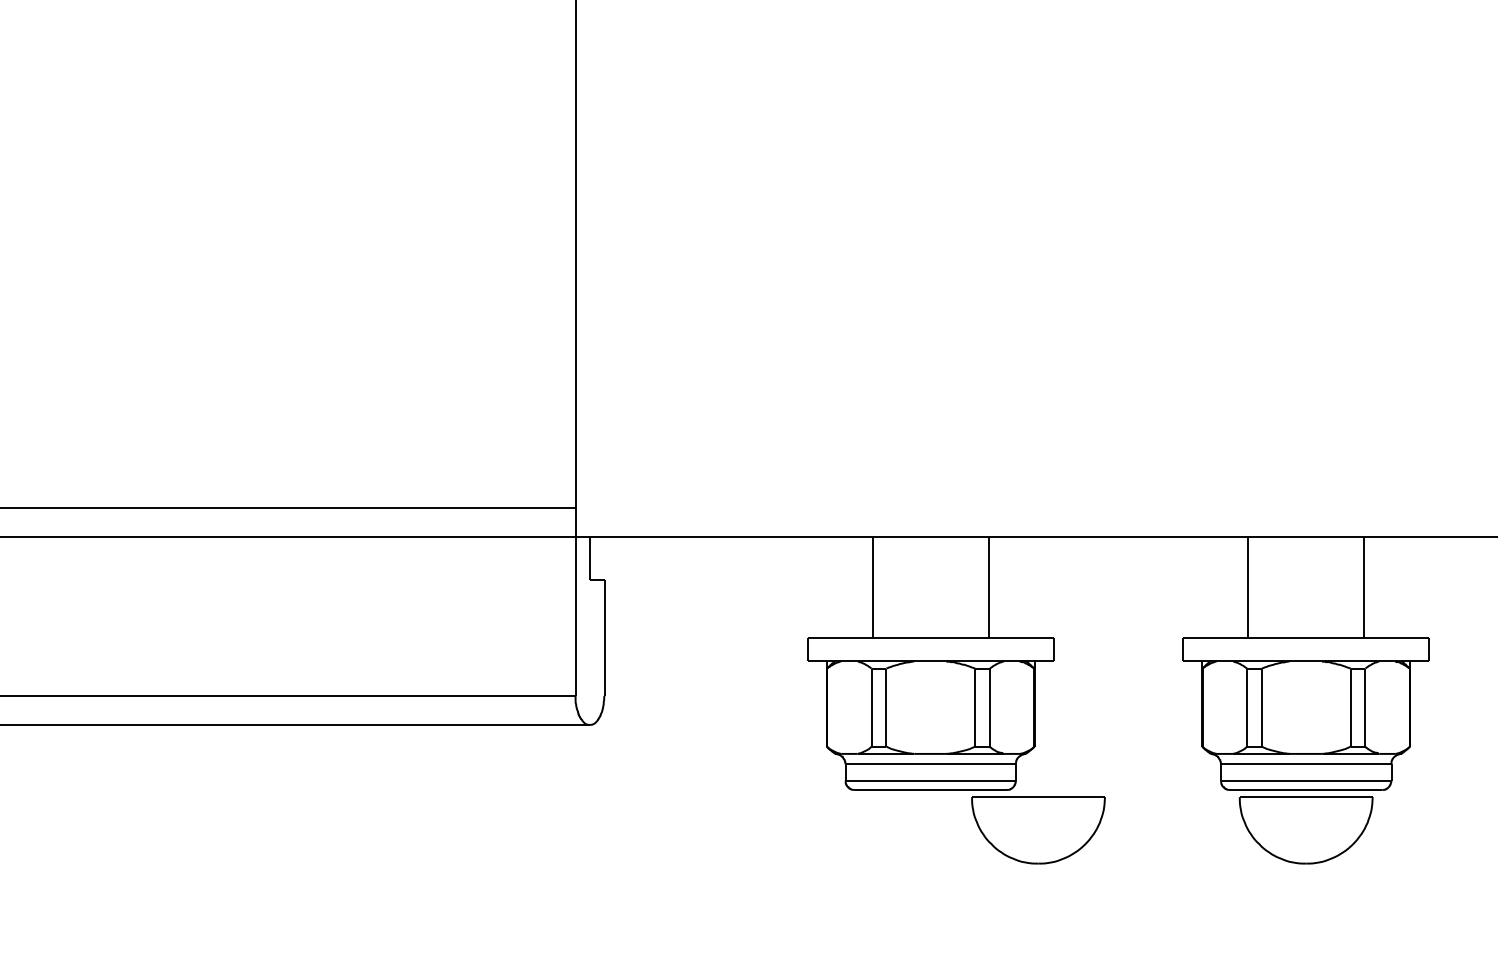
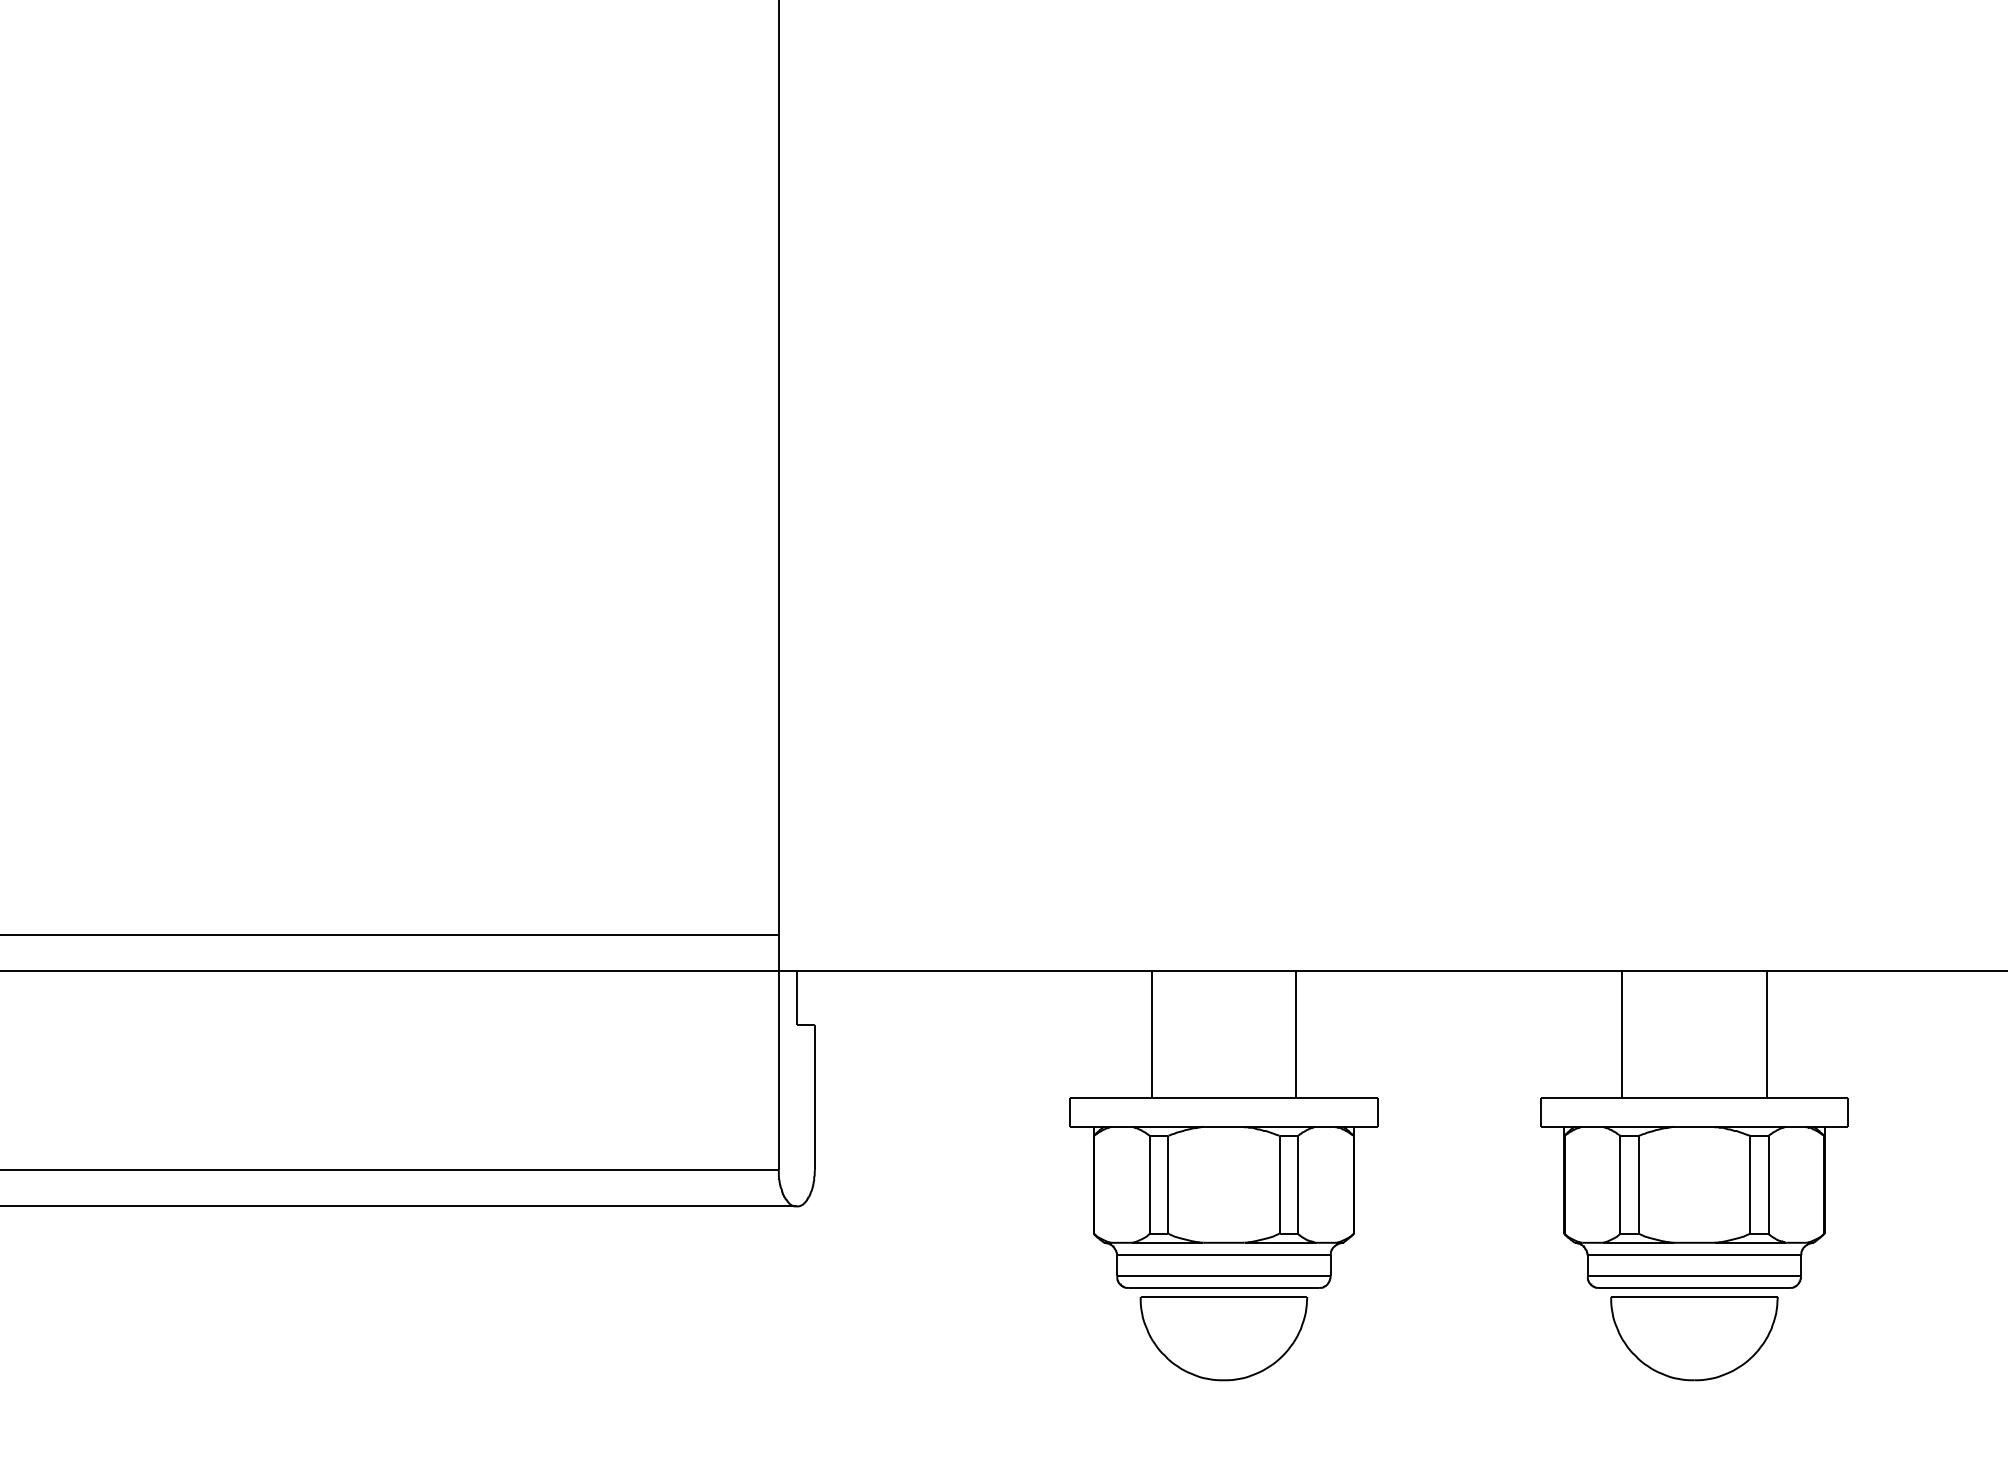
part: (1038, 830) -> (1223, 1338), moved

